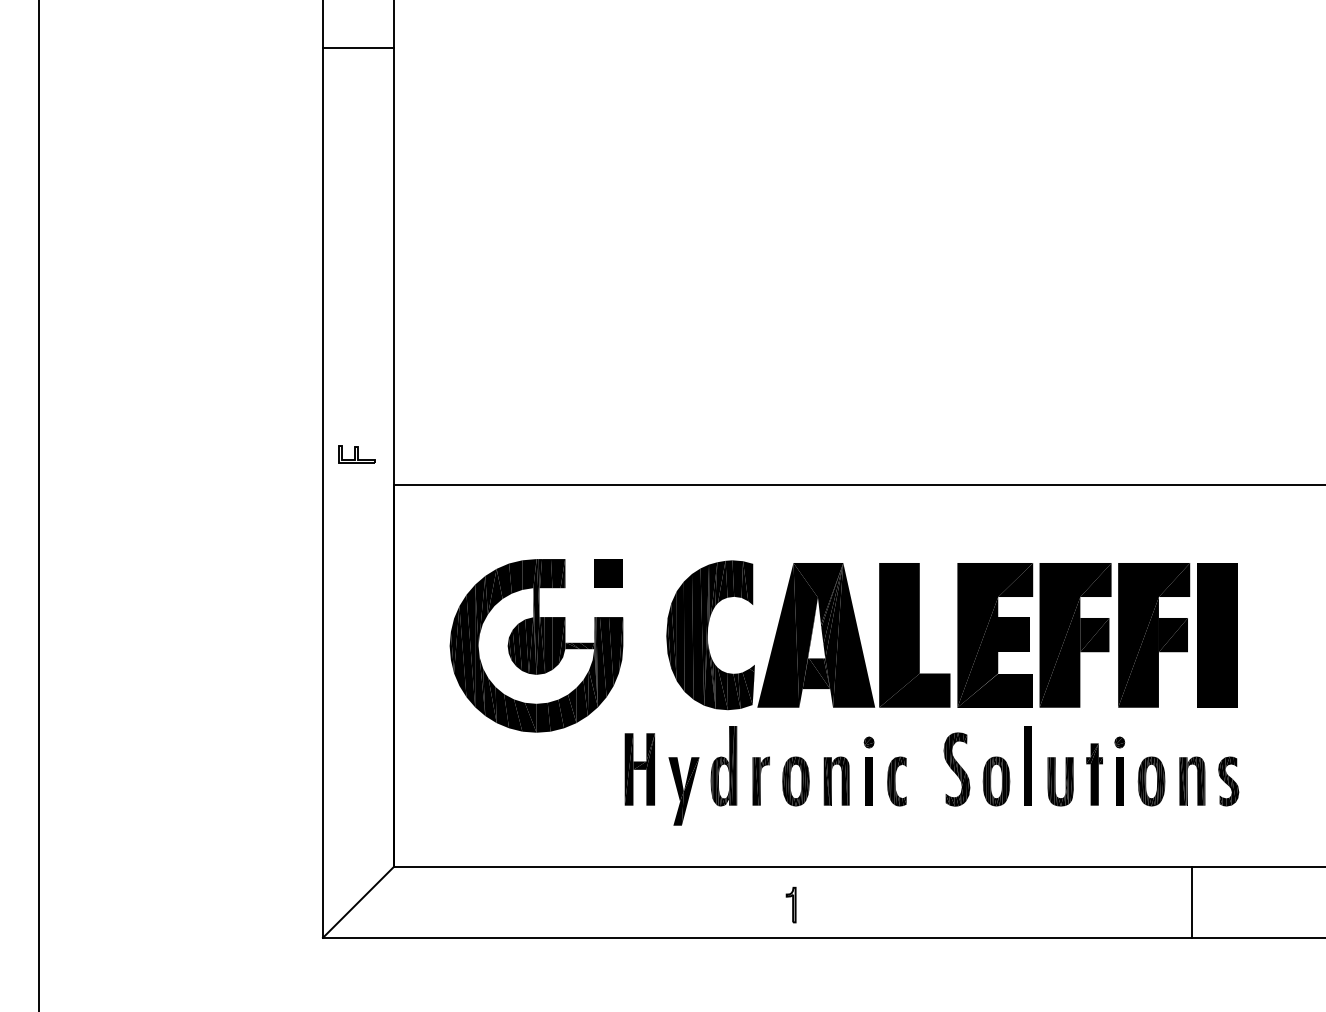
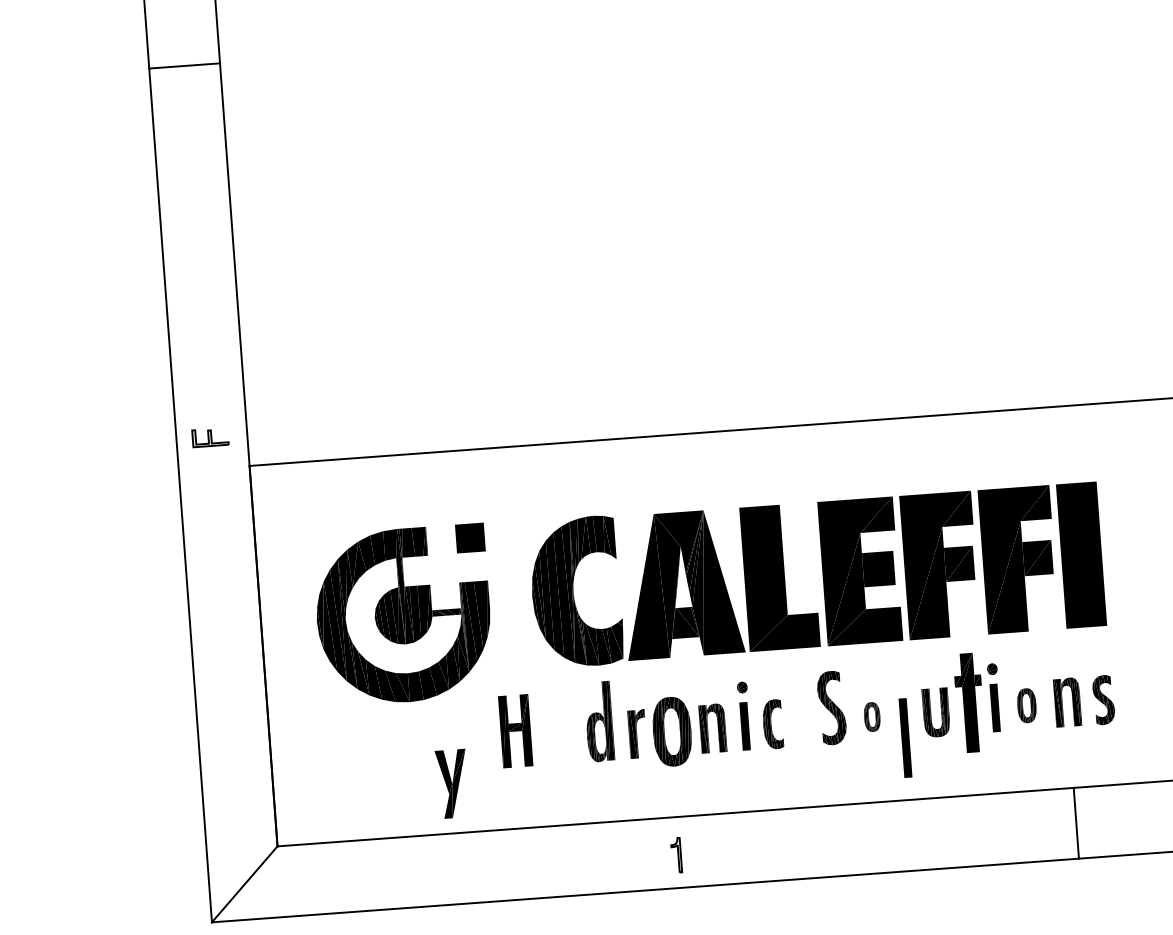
line: (357, 47) -> (183, 65), moved
part: (1027, 765) -> (904, 737), moved
part: (1094, 774) -> (969, 702), size x1.6
part: (795, 781) -> (671, 731), size x1.4
part: (996, 781) -> (872, 717), size x0.6
part: (1151, 781) -> (1026, 705), size x0.7
part: (683, 791) -> (451, 784), moved

